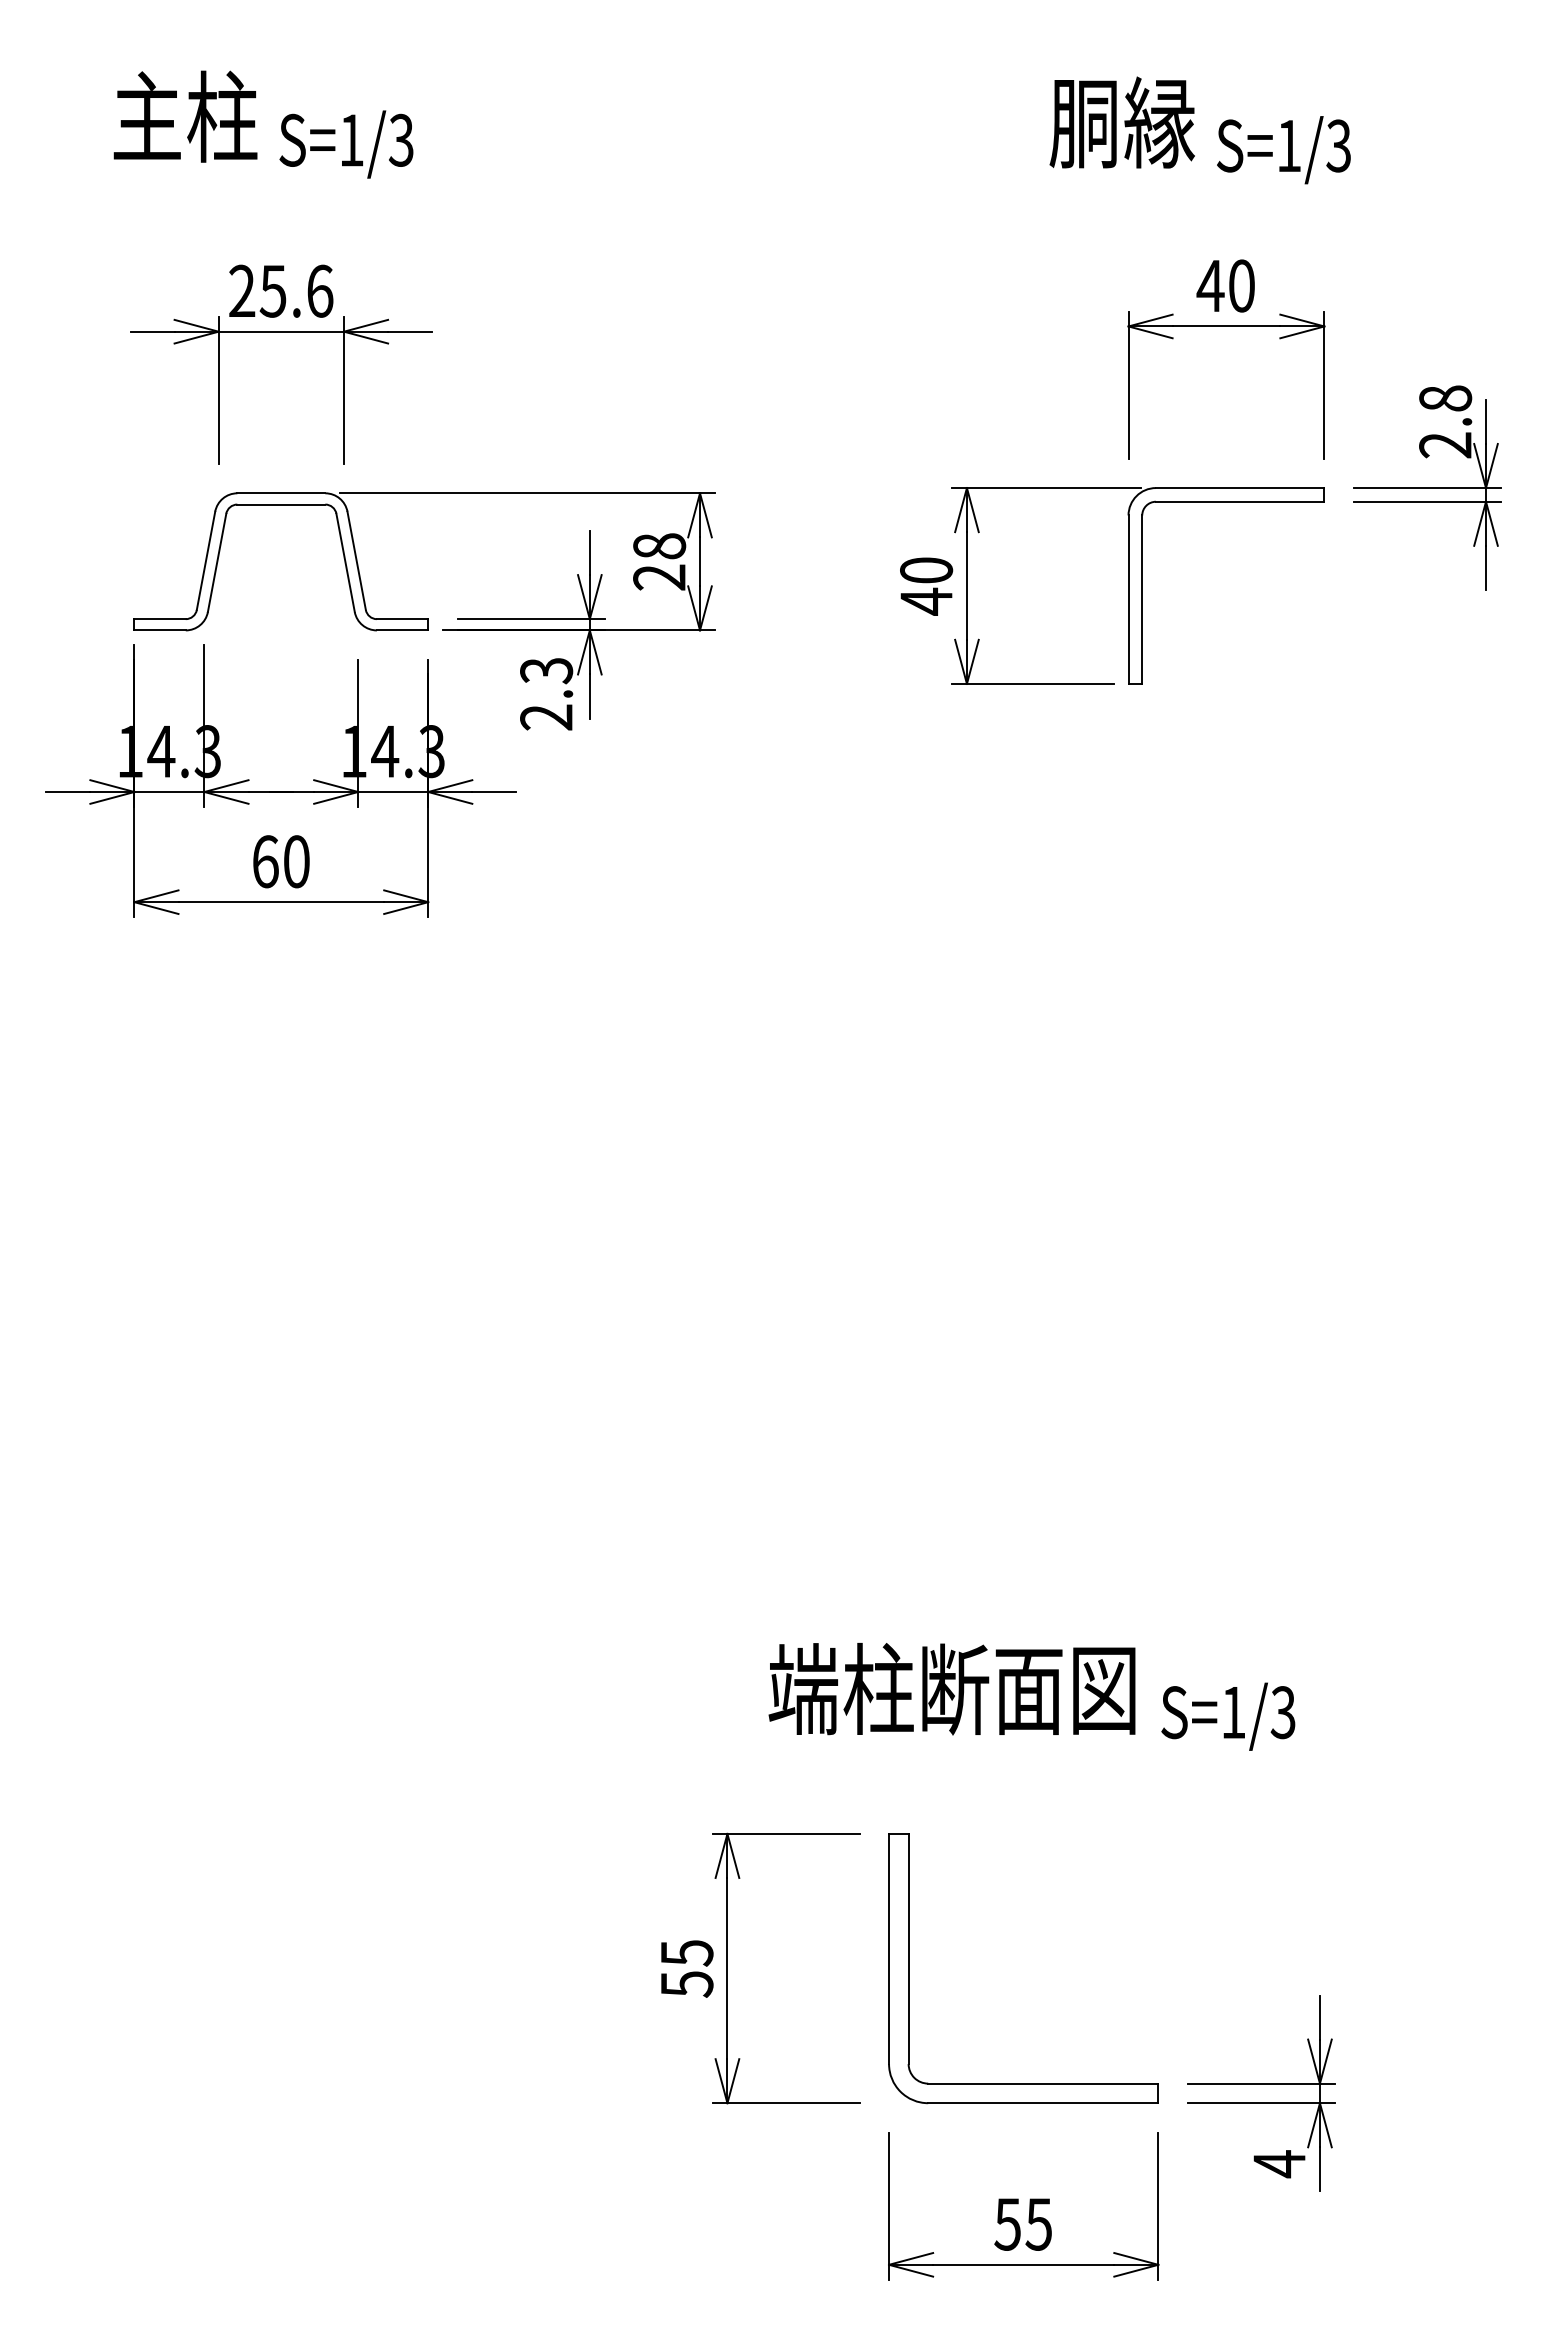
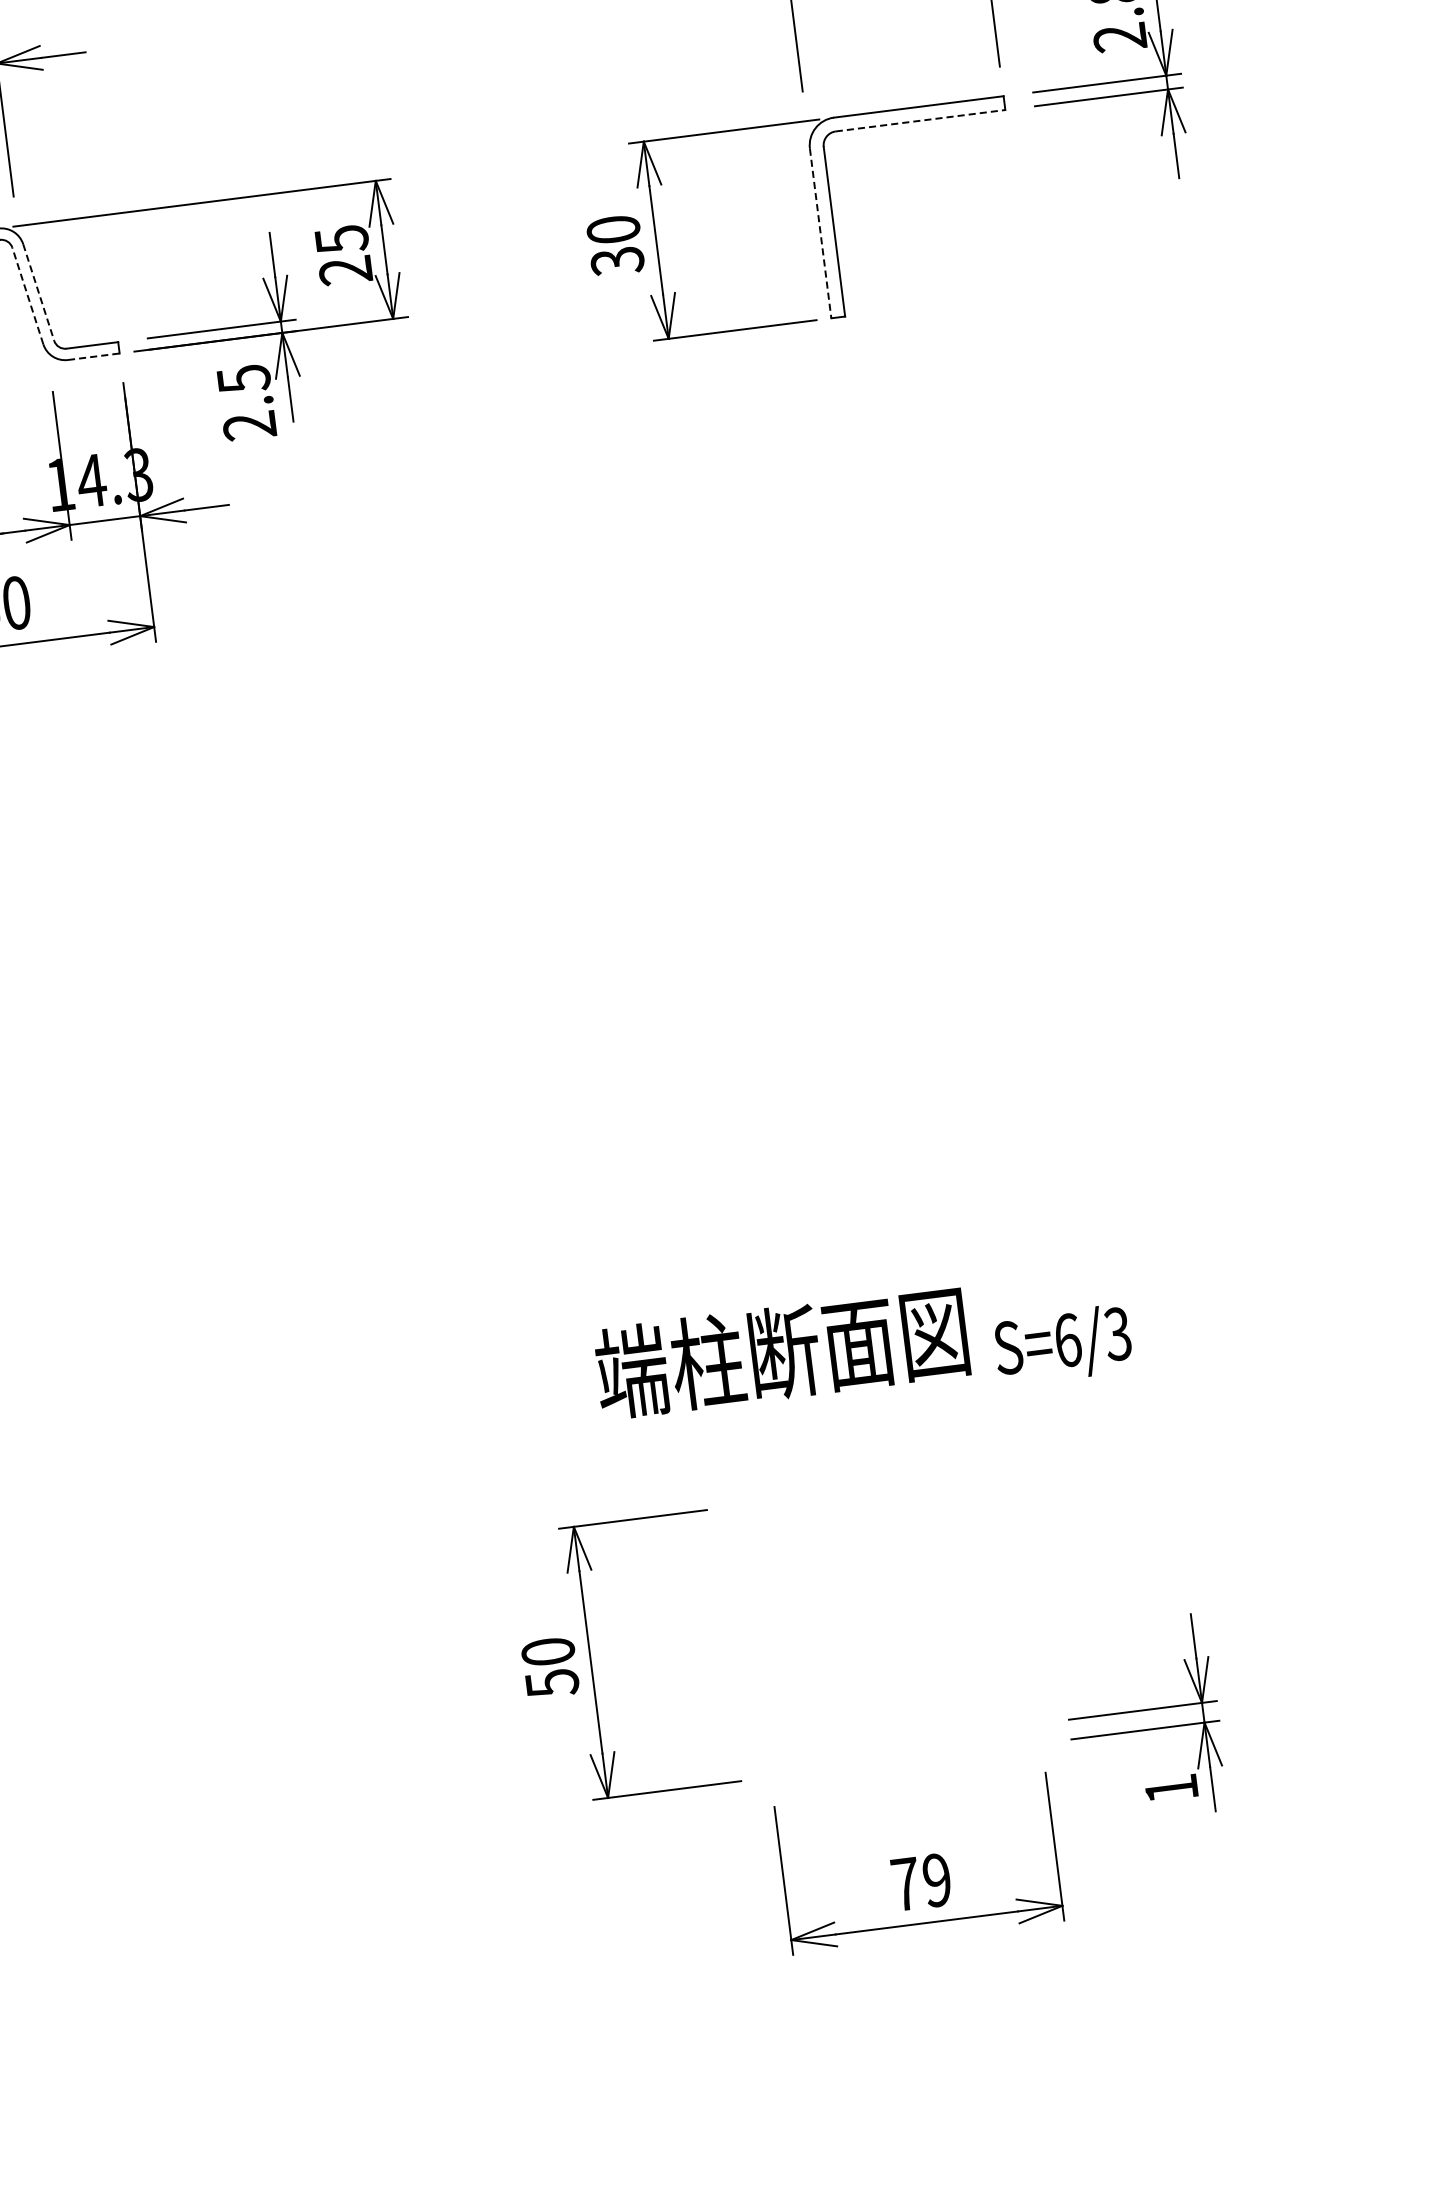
line: (1240, 501) -> (920, 120), solid -> dashed
text: (659, 546) -> (341, 239), 28 -> 25
line: (356, 560) -> (38, 292), solid -> dashed
line: (345, 562) -> (27, 295), solid -> dashed
line: (1128, 600) -> (820, 234), solid -> dashed
text: (926, 601) -> (617, 261), 40 -> 30
line: (402, 630) -> (93, 356), solid -> dashed
text: (546, 671) -> (243, 379), 2.3 -> 2.5
text: (1234, 1712) -> (1068, 1340), S=1/3 -> S=6/3
text: (686, 1953) -> (547, 1652), 55 -> 50
part: (909, 1968) -> (774, 1639), removed
text: (1279, 2164) -> (1171, 1789), 4 -> 1
text: (1022, 2223) -> (920, 1881), 55 -> 79

